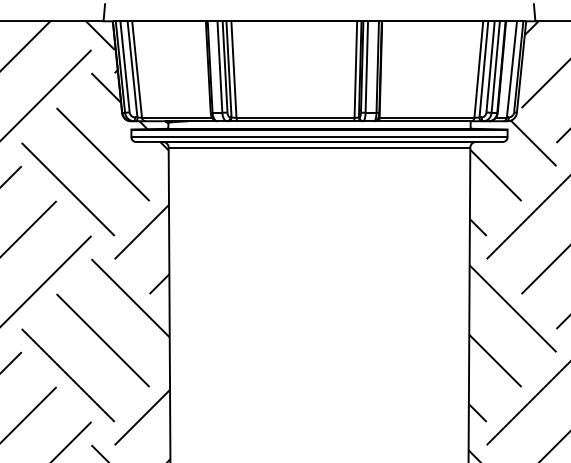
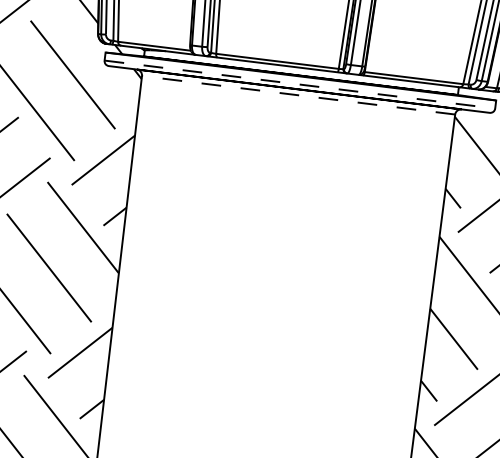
line: (319, 137) -> (299, 84), solid -> dashed
line: (319, 147) -> (298, 95), solid -> dashed

